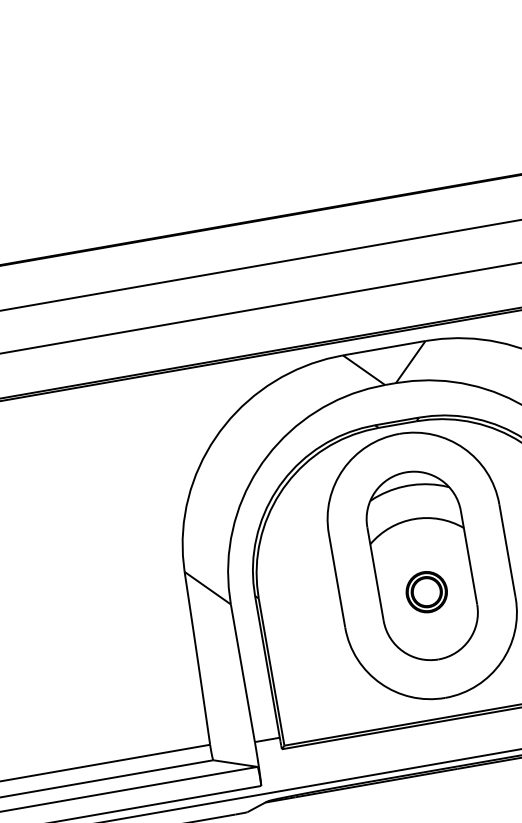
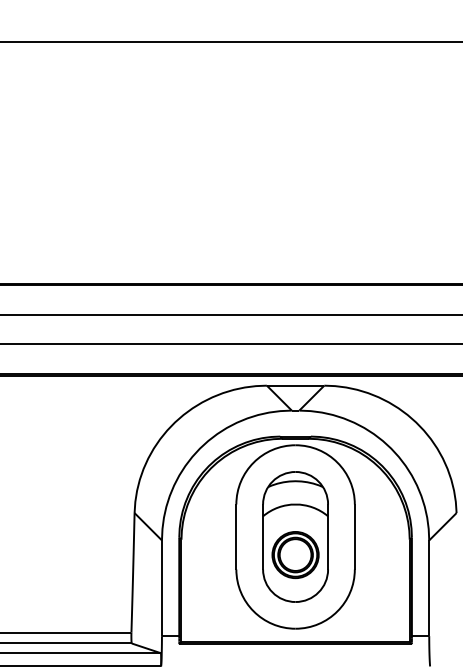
part: (426, 592) -> (295, 555), size x1.67

